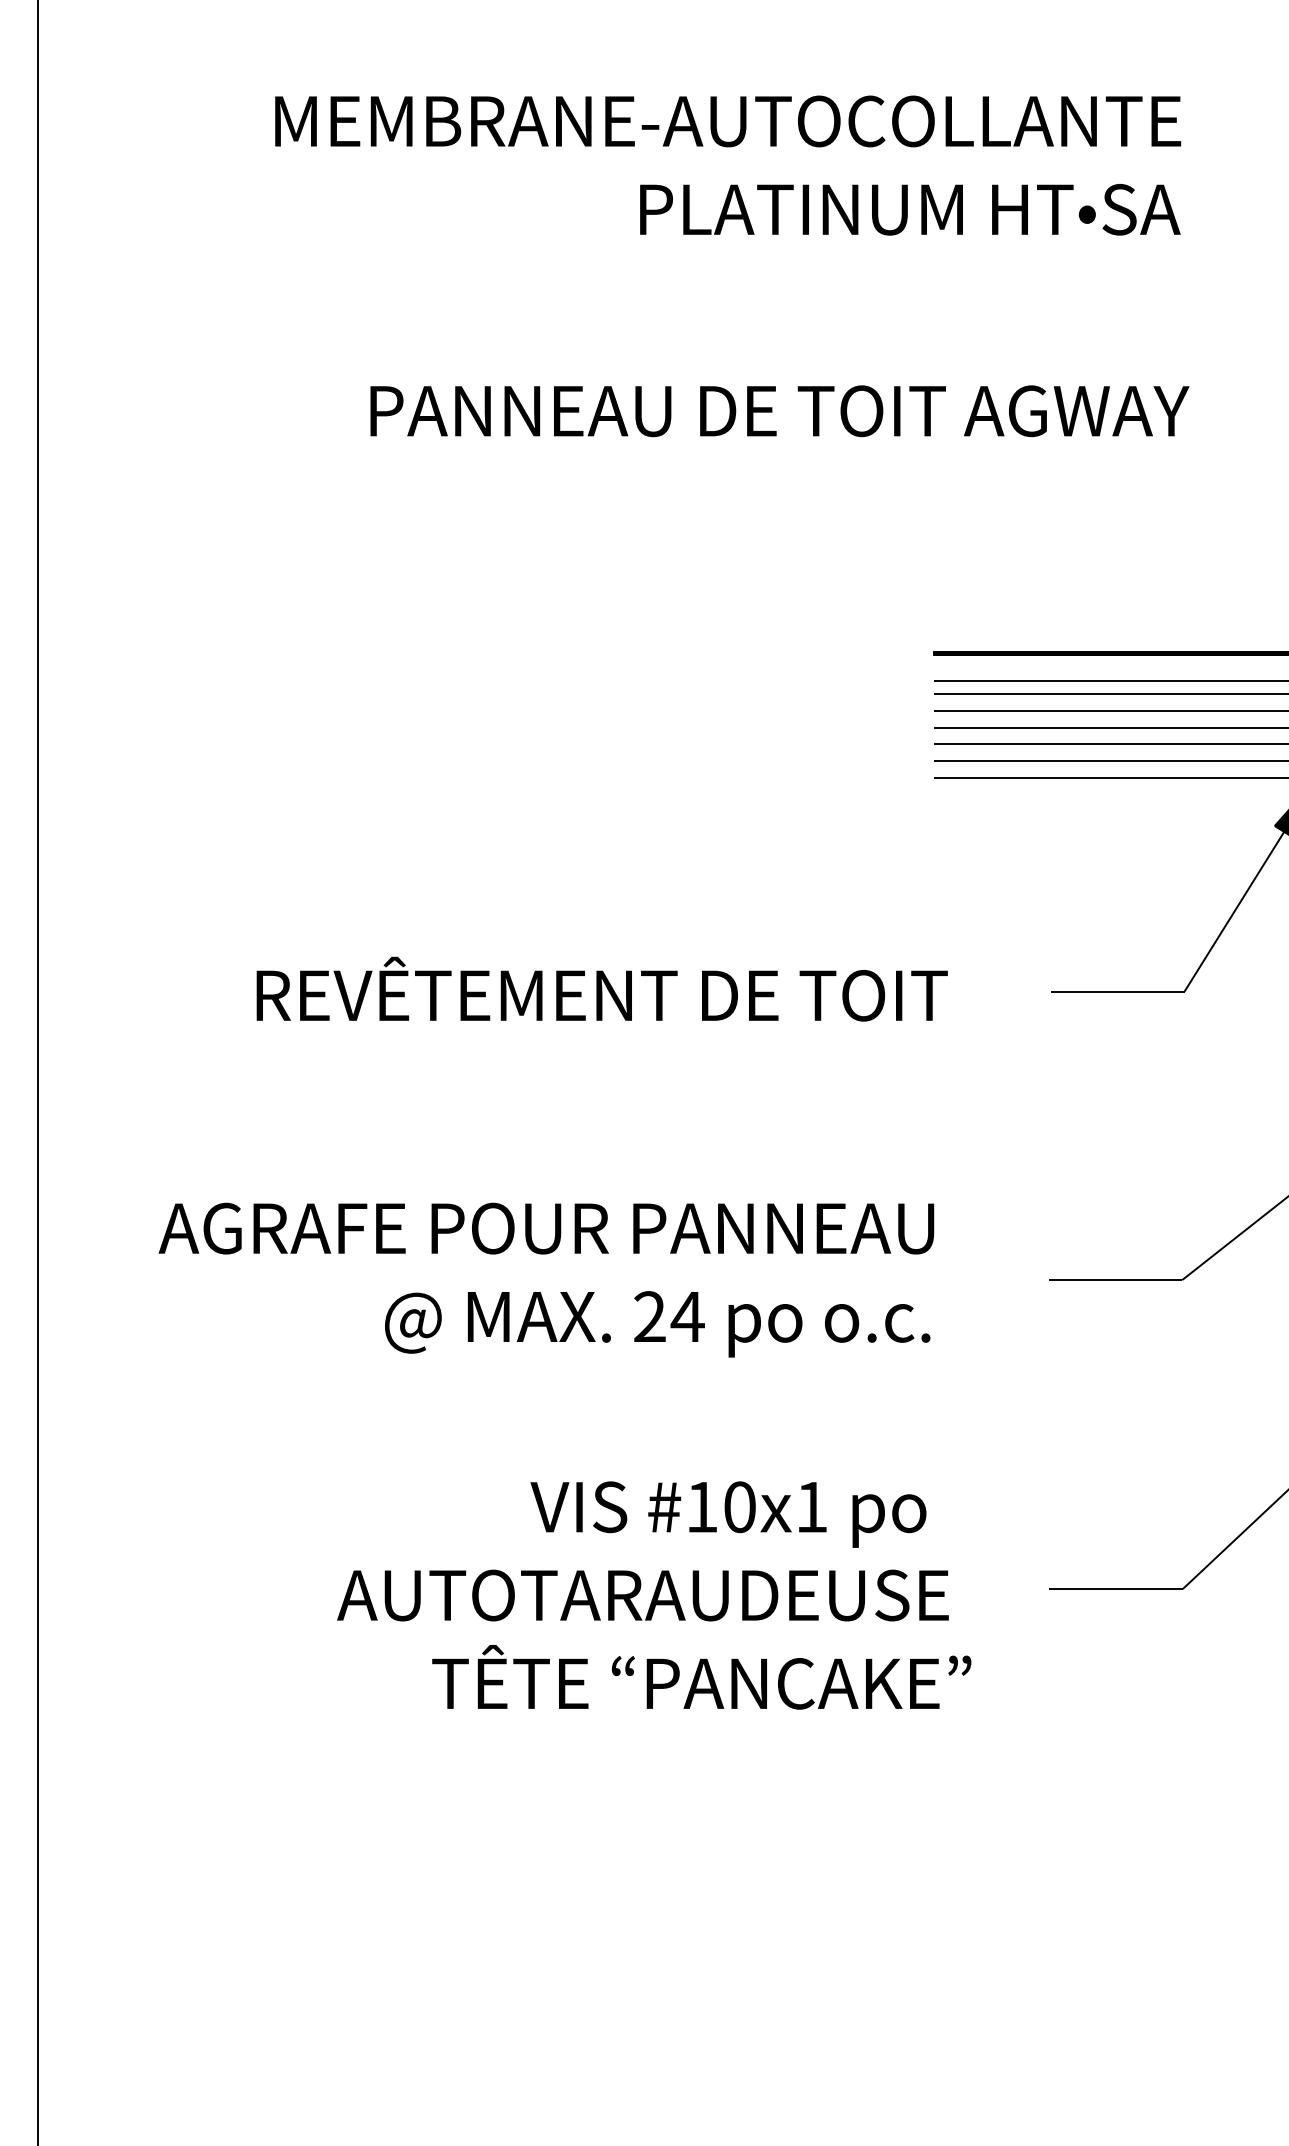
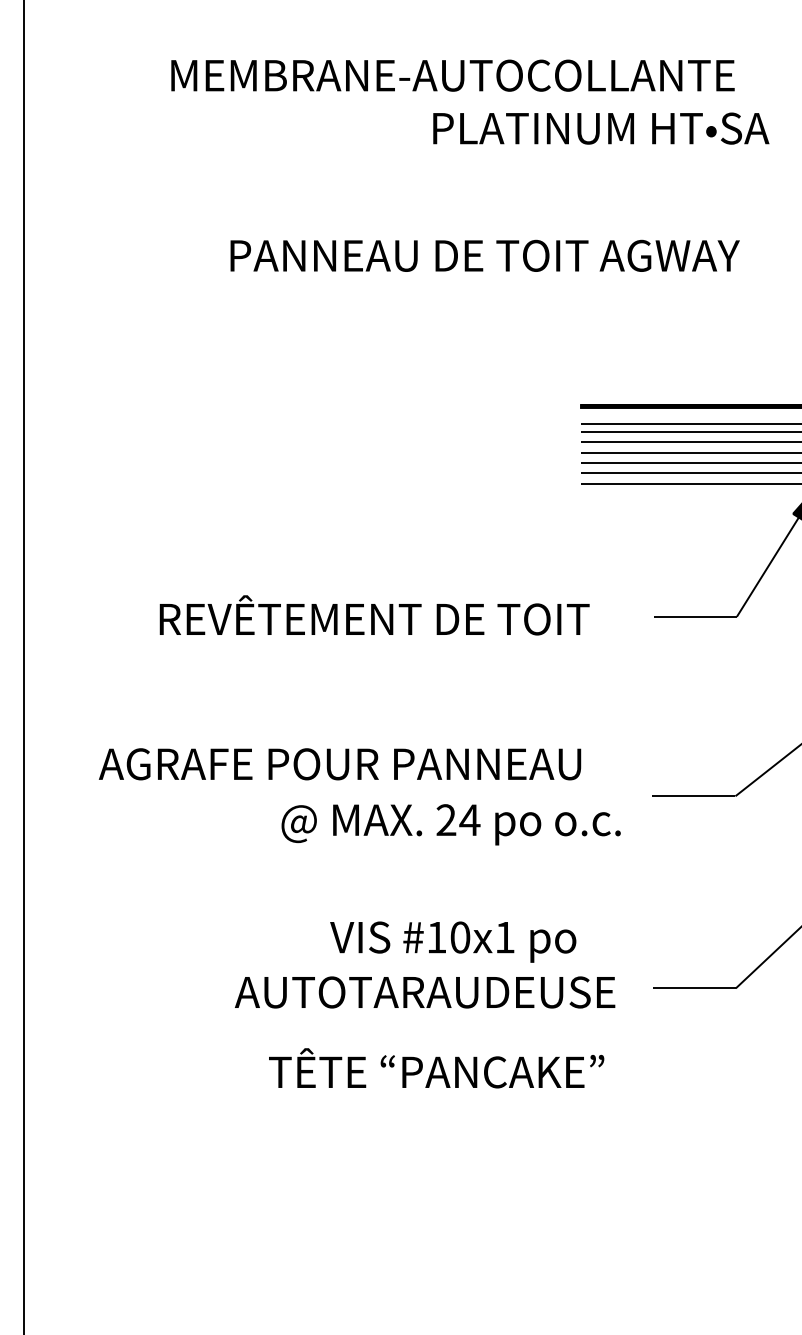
text: (910, 209) -> (601, 128), moved
text: (656, 1323) -> (450, 824), moved
text: (643, 1595) -> (425, 992), moved
text: (701, 1677) -> (436, 1068), moved

